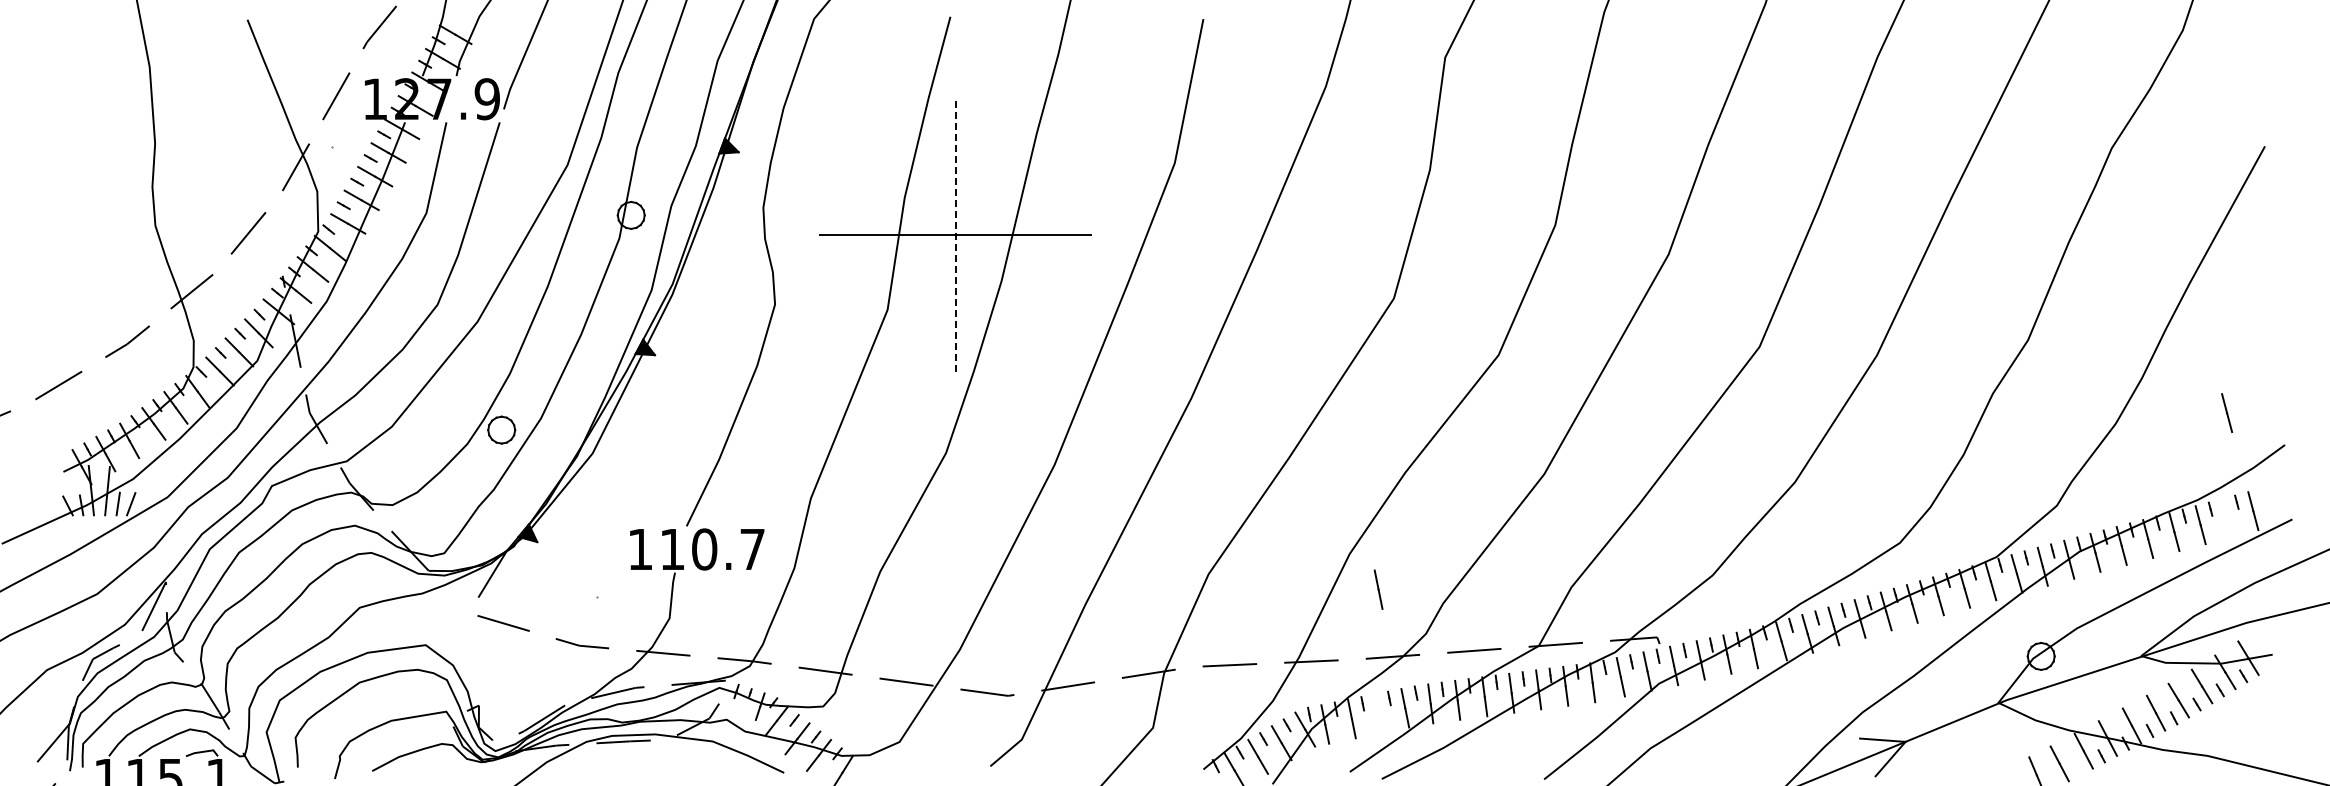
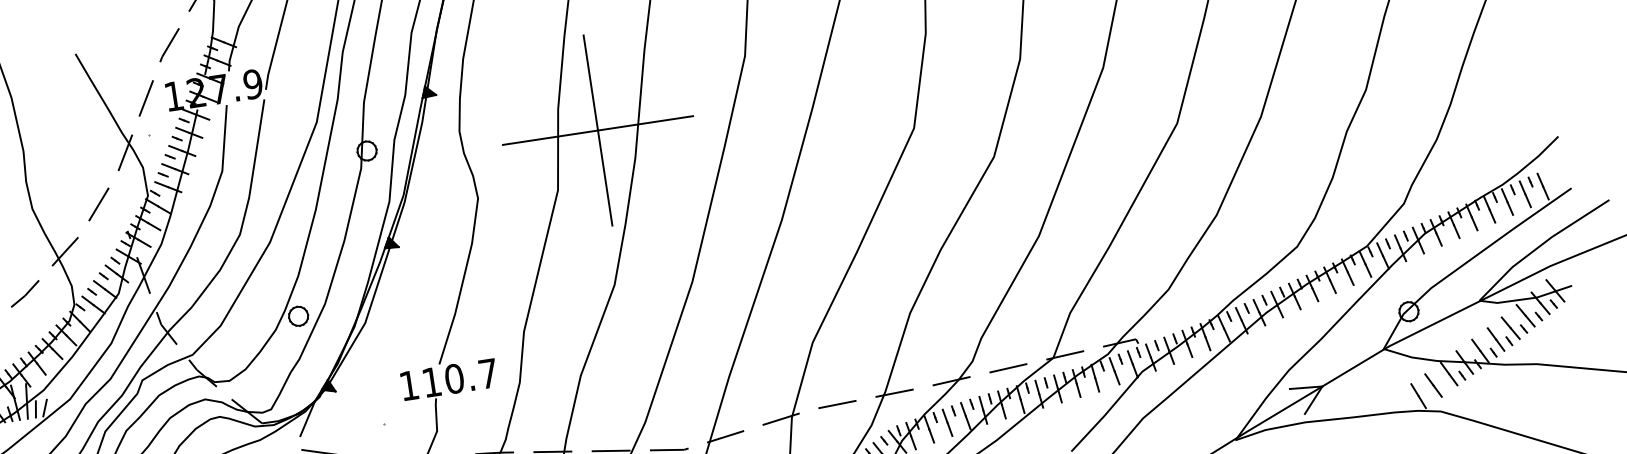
line: (955, 234) -> (597, 129), dashed -> solid
line: (2227, 412) -> (1525, 193), moved
line: (1378, 589) -> (947, 422), moved

